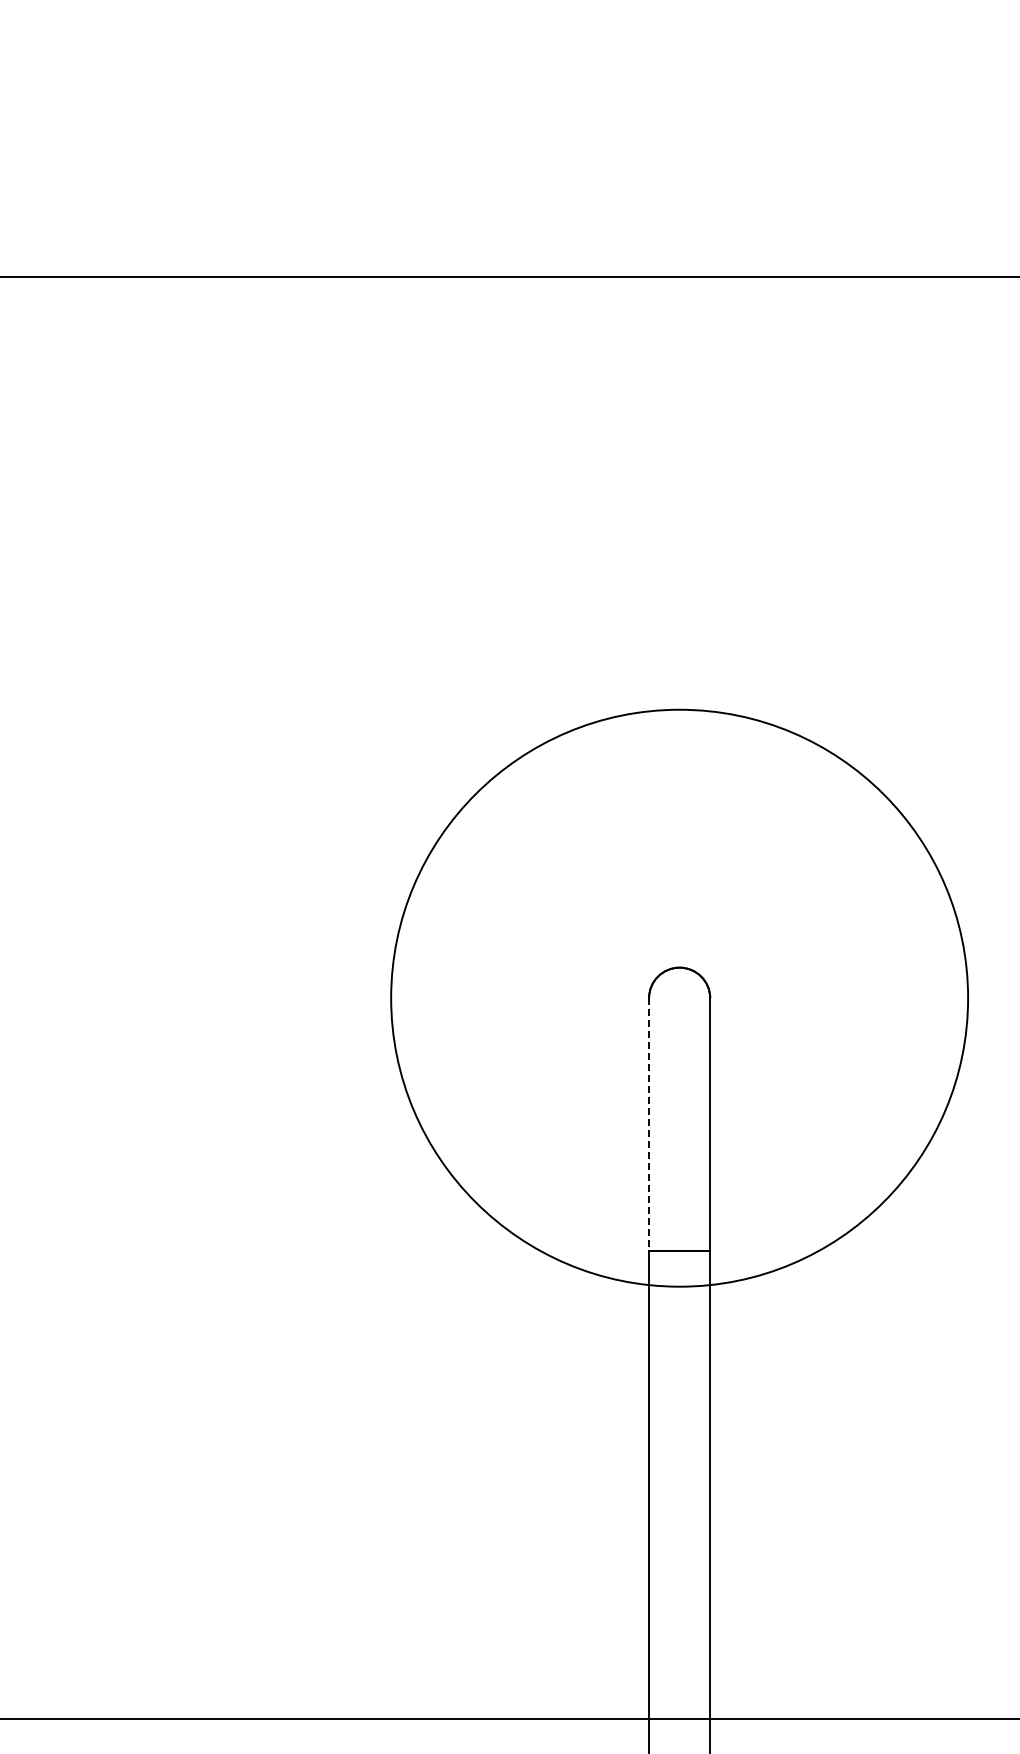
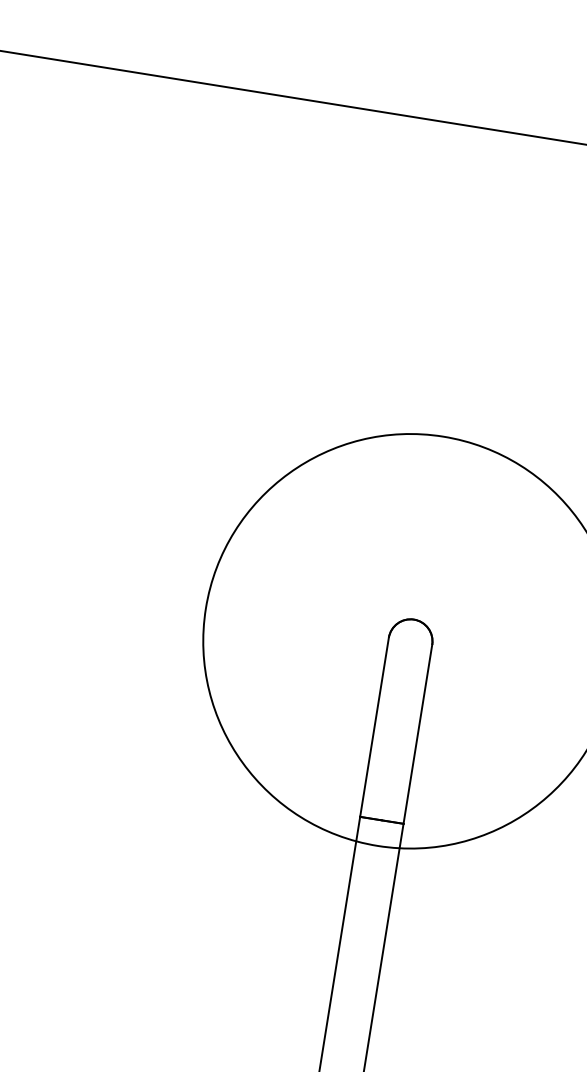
line: (649, 1124) -> (374, 727), dashed -> solid

